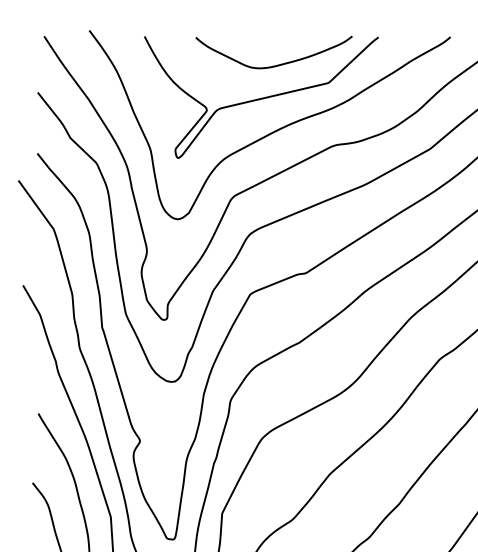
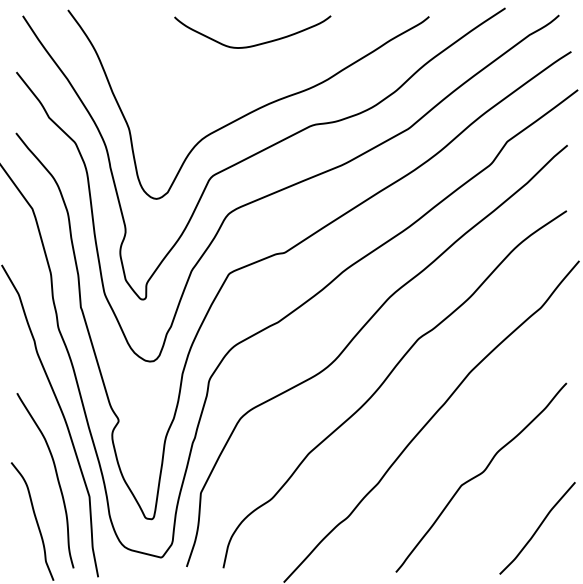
curve: (260, 97) -> (239, 77), removed

